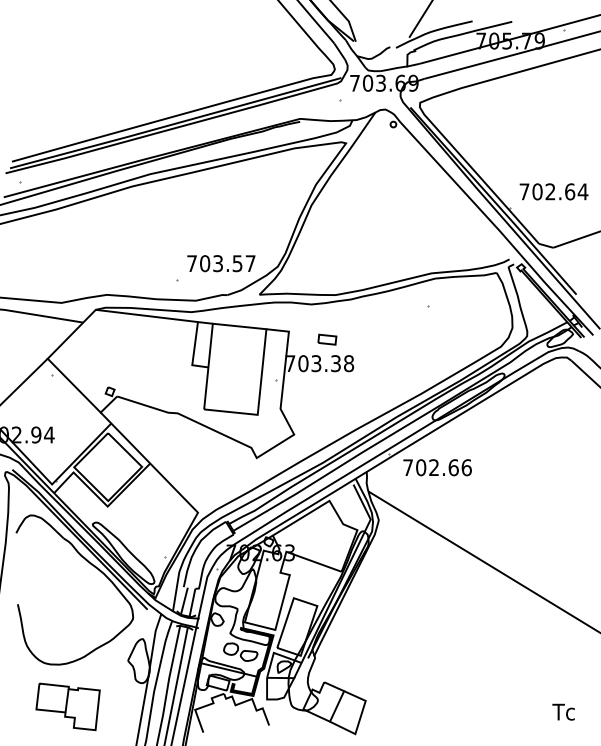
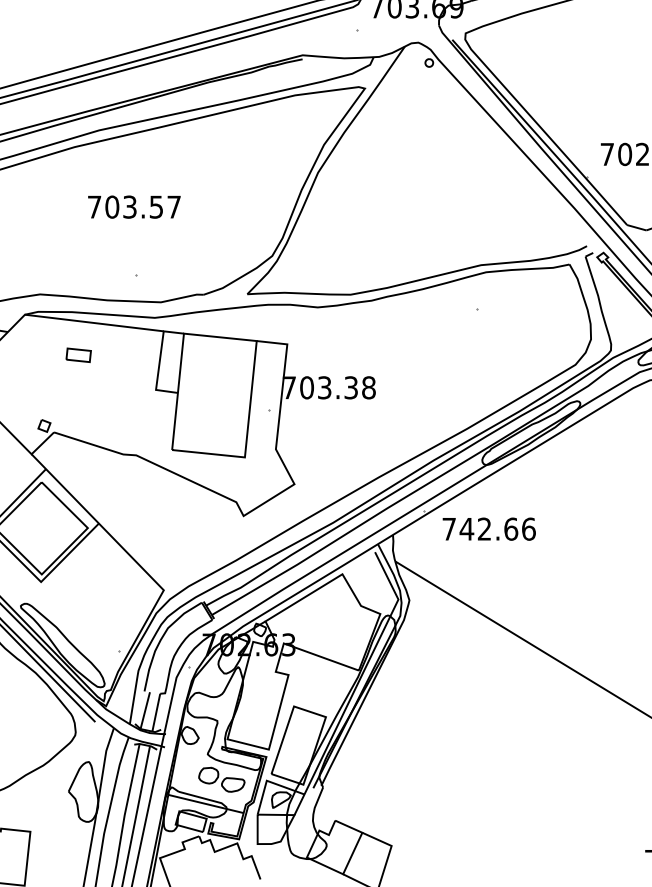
text: (221, 263) -> (134, 206), moved
part: (327, 339) -> (78, 355), moved
text: (420, 467) -> (466, 528), 702.66 -> 742.66

